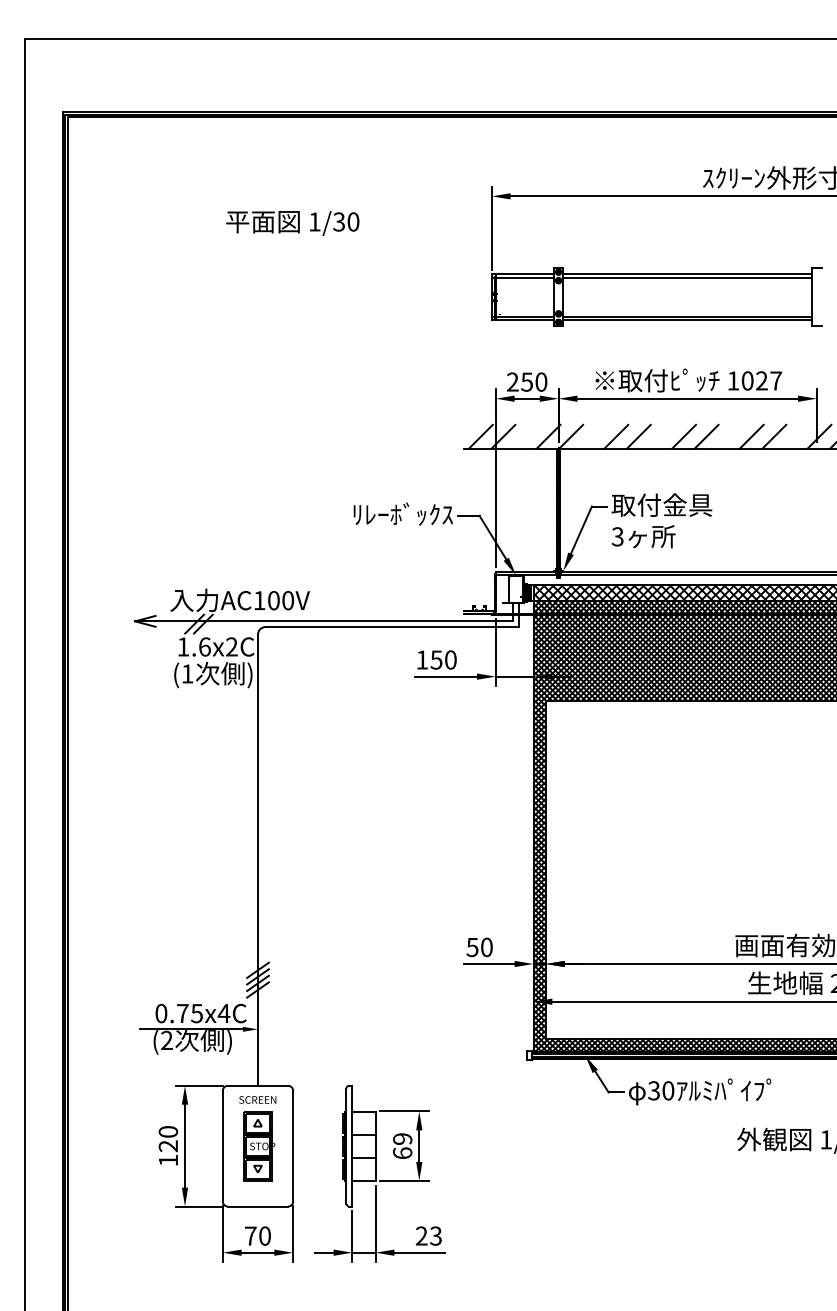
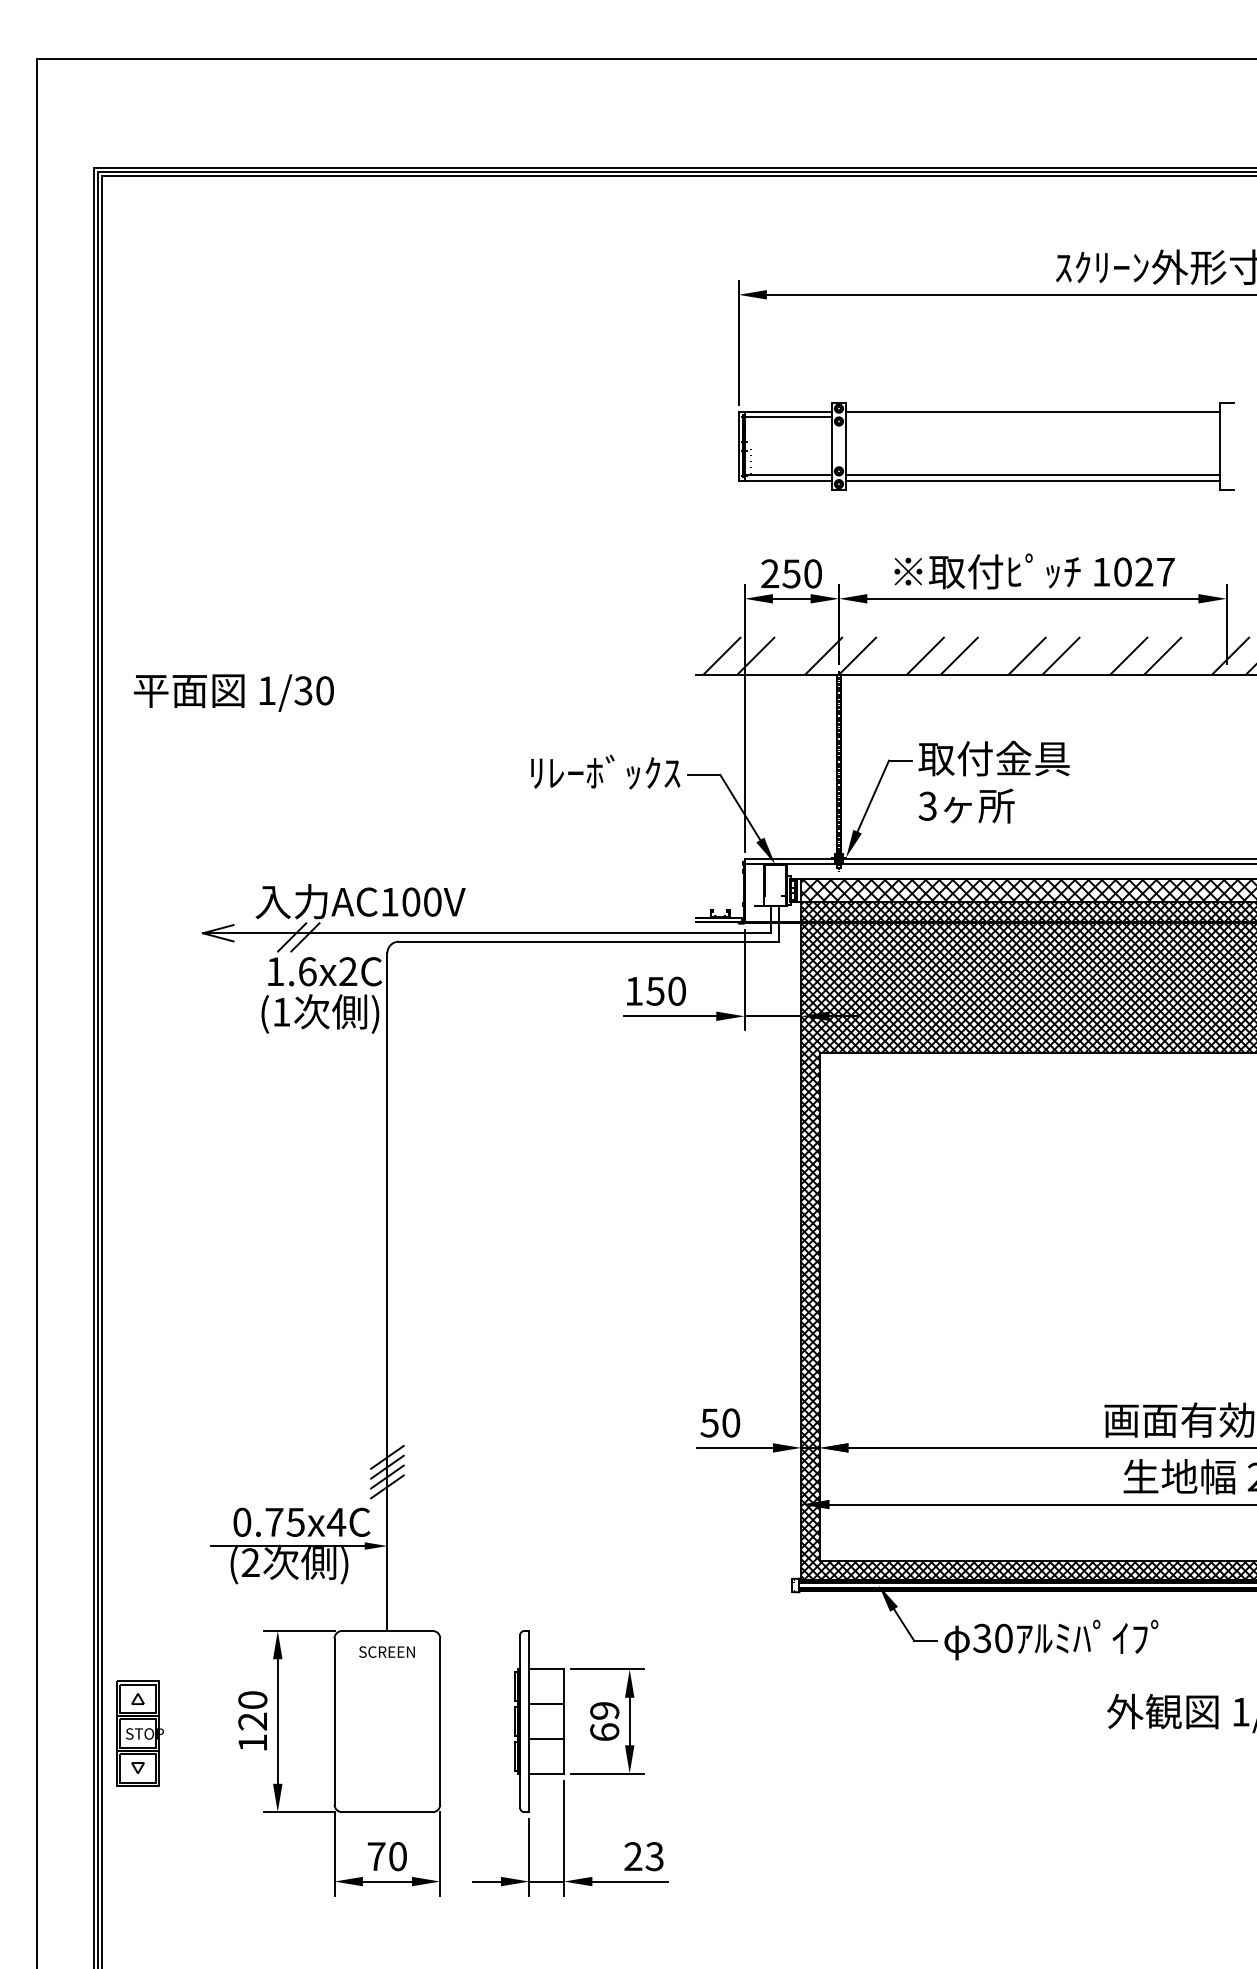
text: (292, 223) -> (233, 693), moved
line: (687, 277) -> (1032, 416), removed
part: (259, 1146) -> (140, 1734), moved

